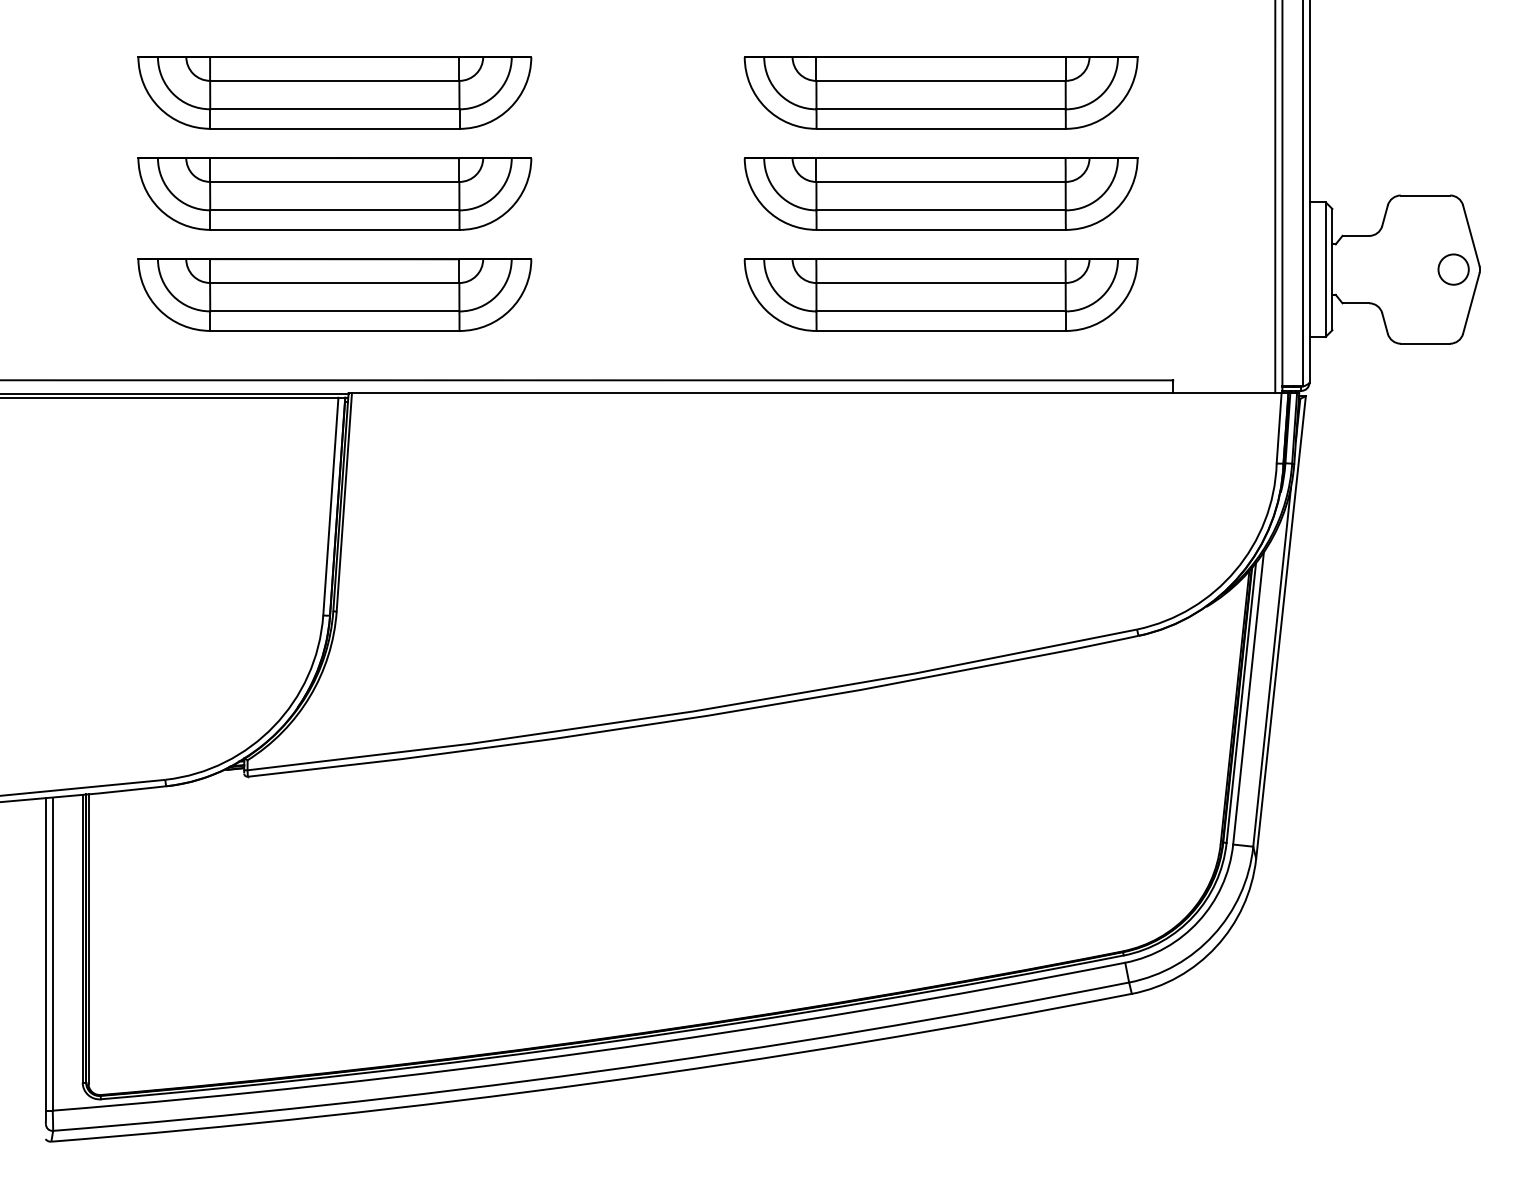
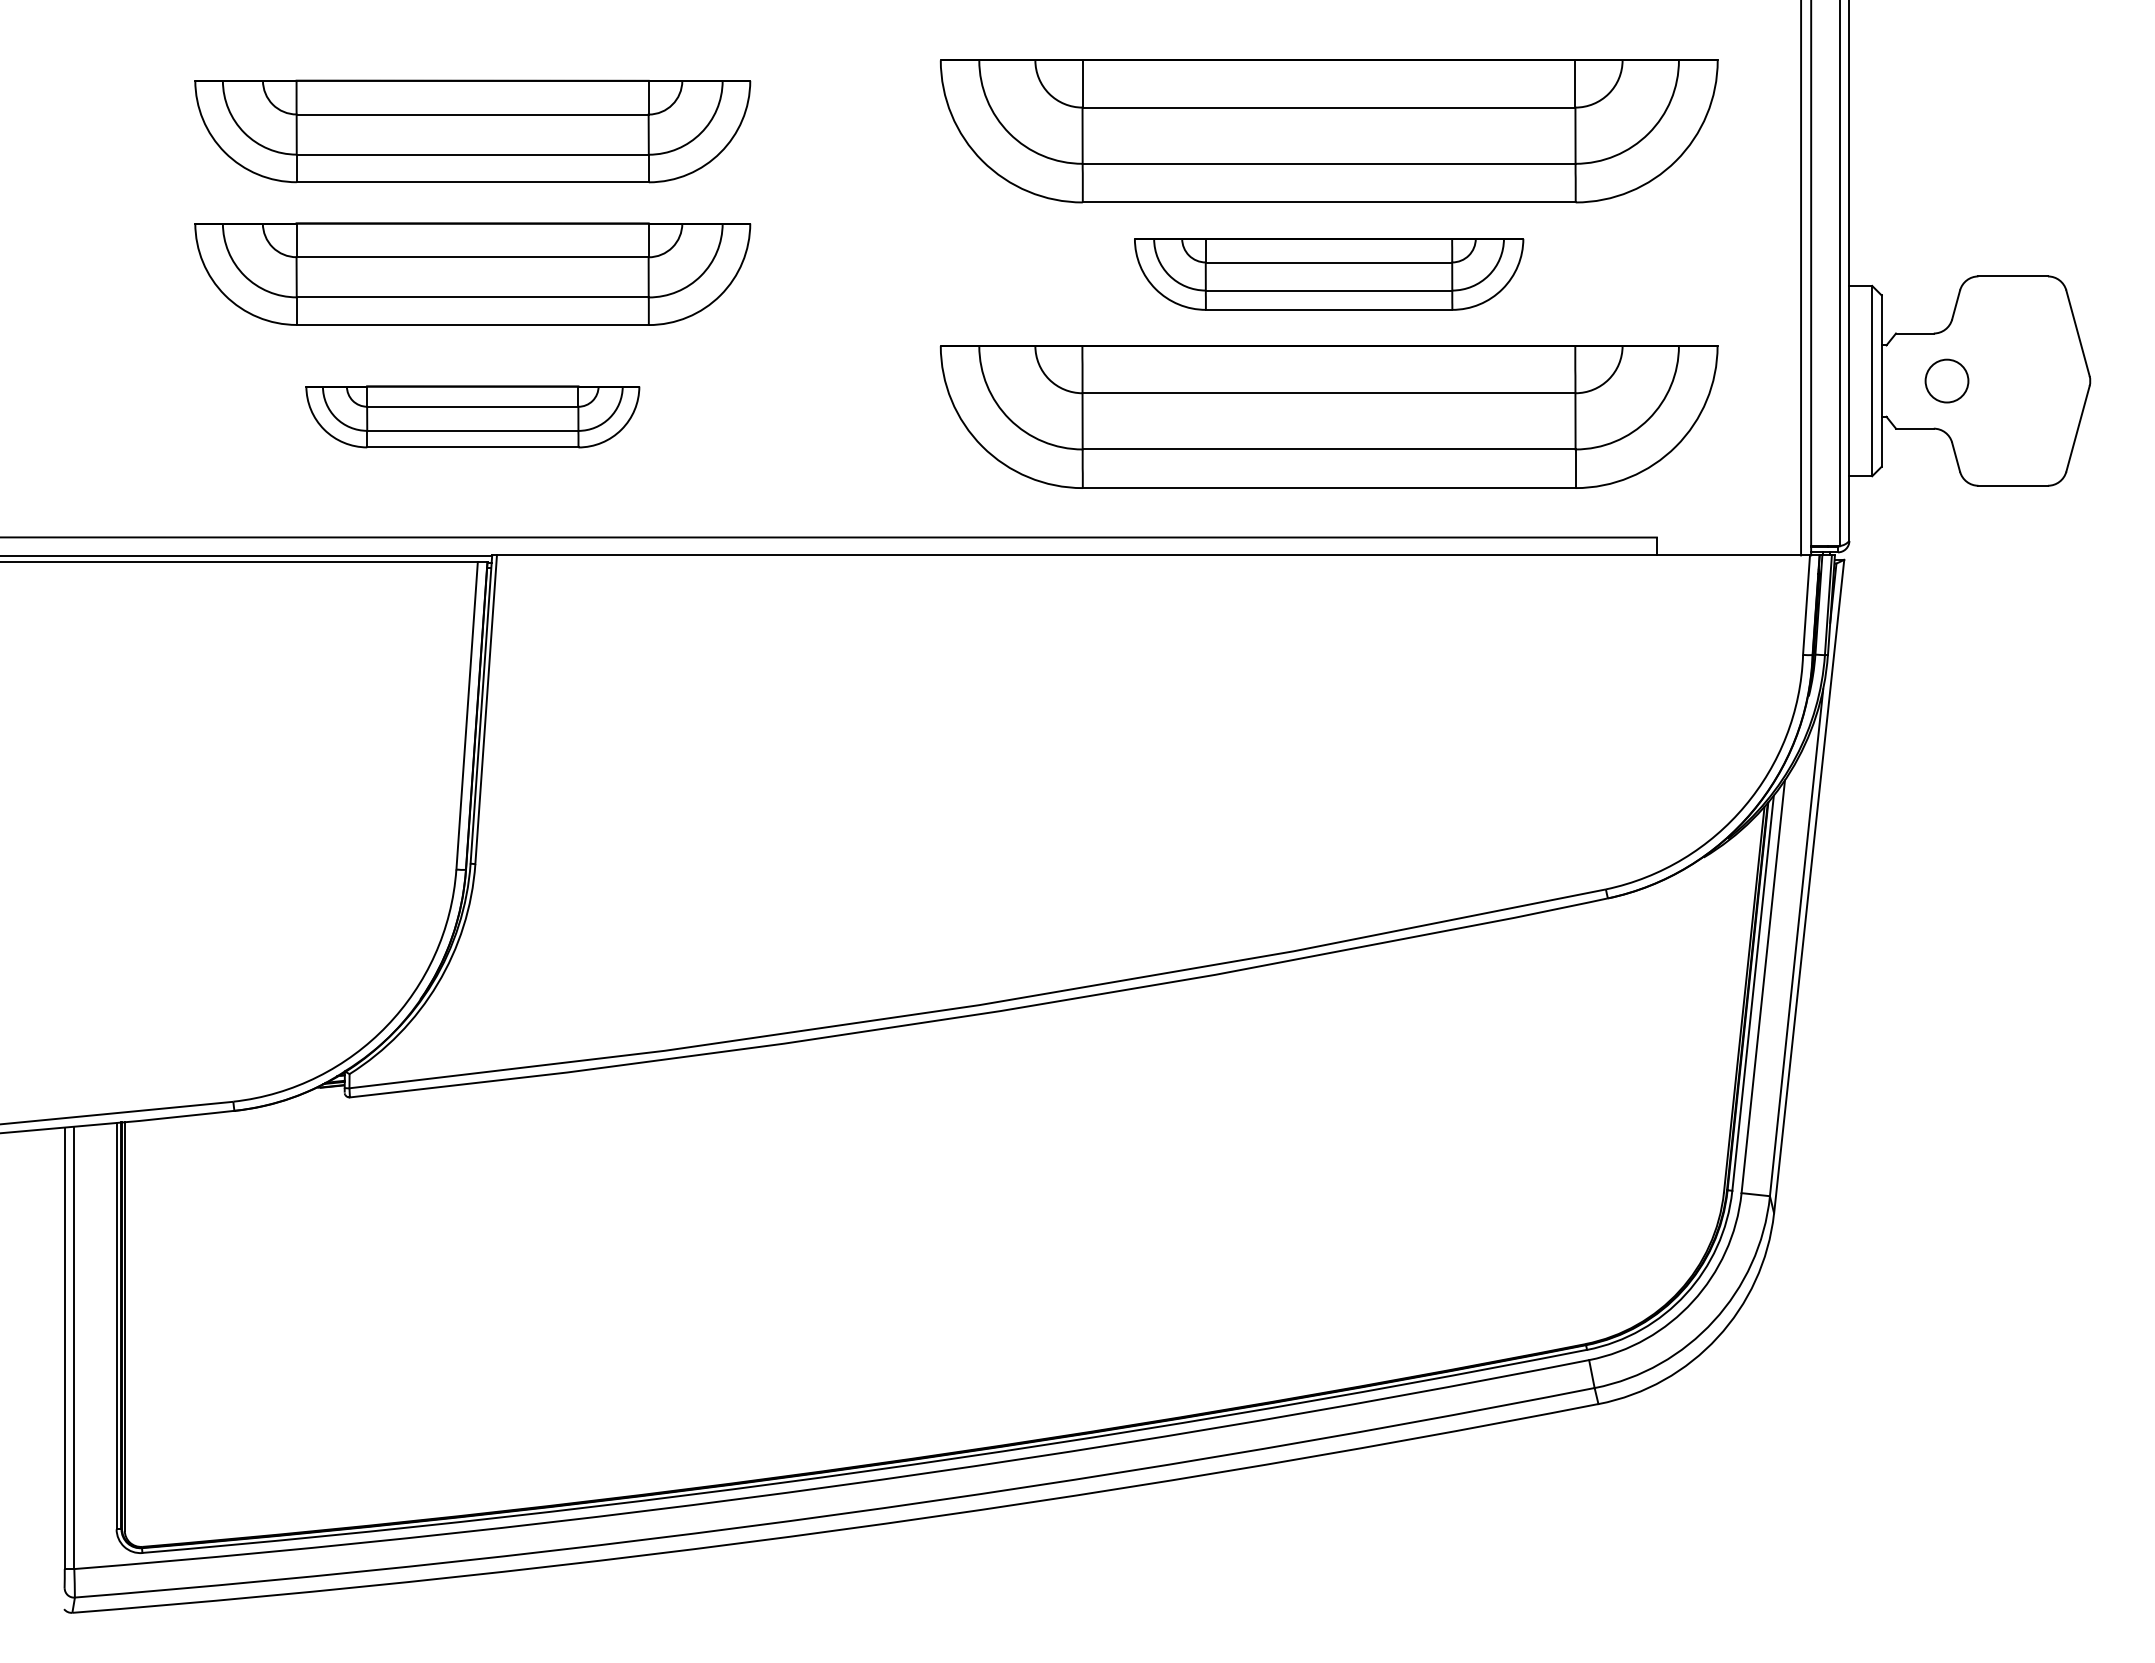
part: (940, 92) -> (1328, 131), size x1.4
part: (940, 194) -> (1328, 274), size x0.7
circle: (1453, 269) -> (1946, 380), moved
part: (334, 294) -> (472, 416), size x0.6
part: (940, 294) -> (1328, 416), size x1.4

